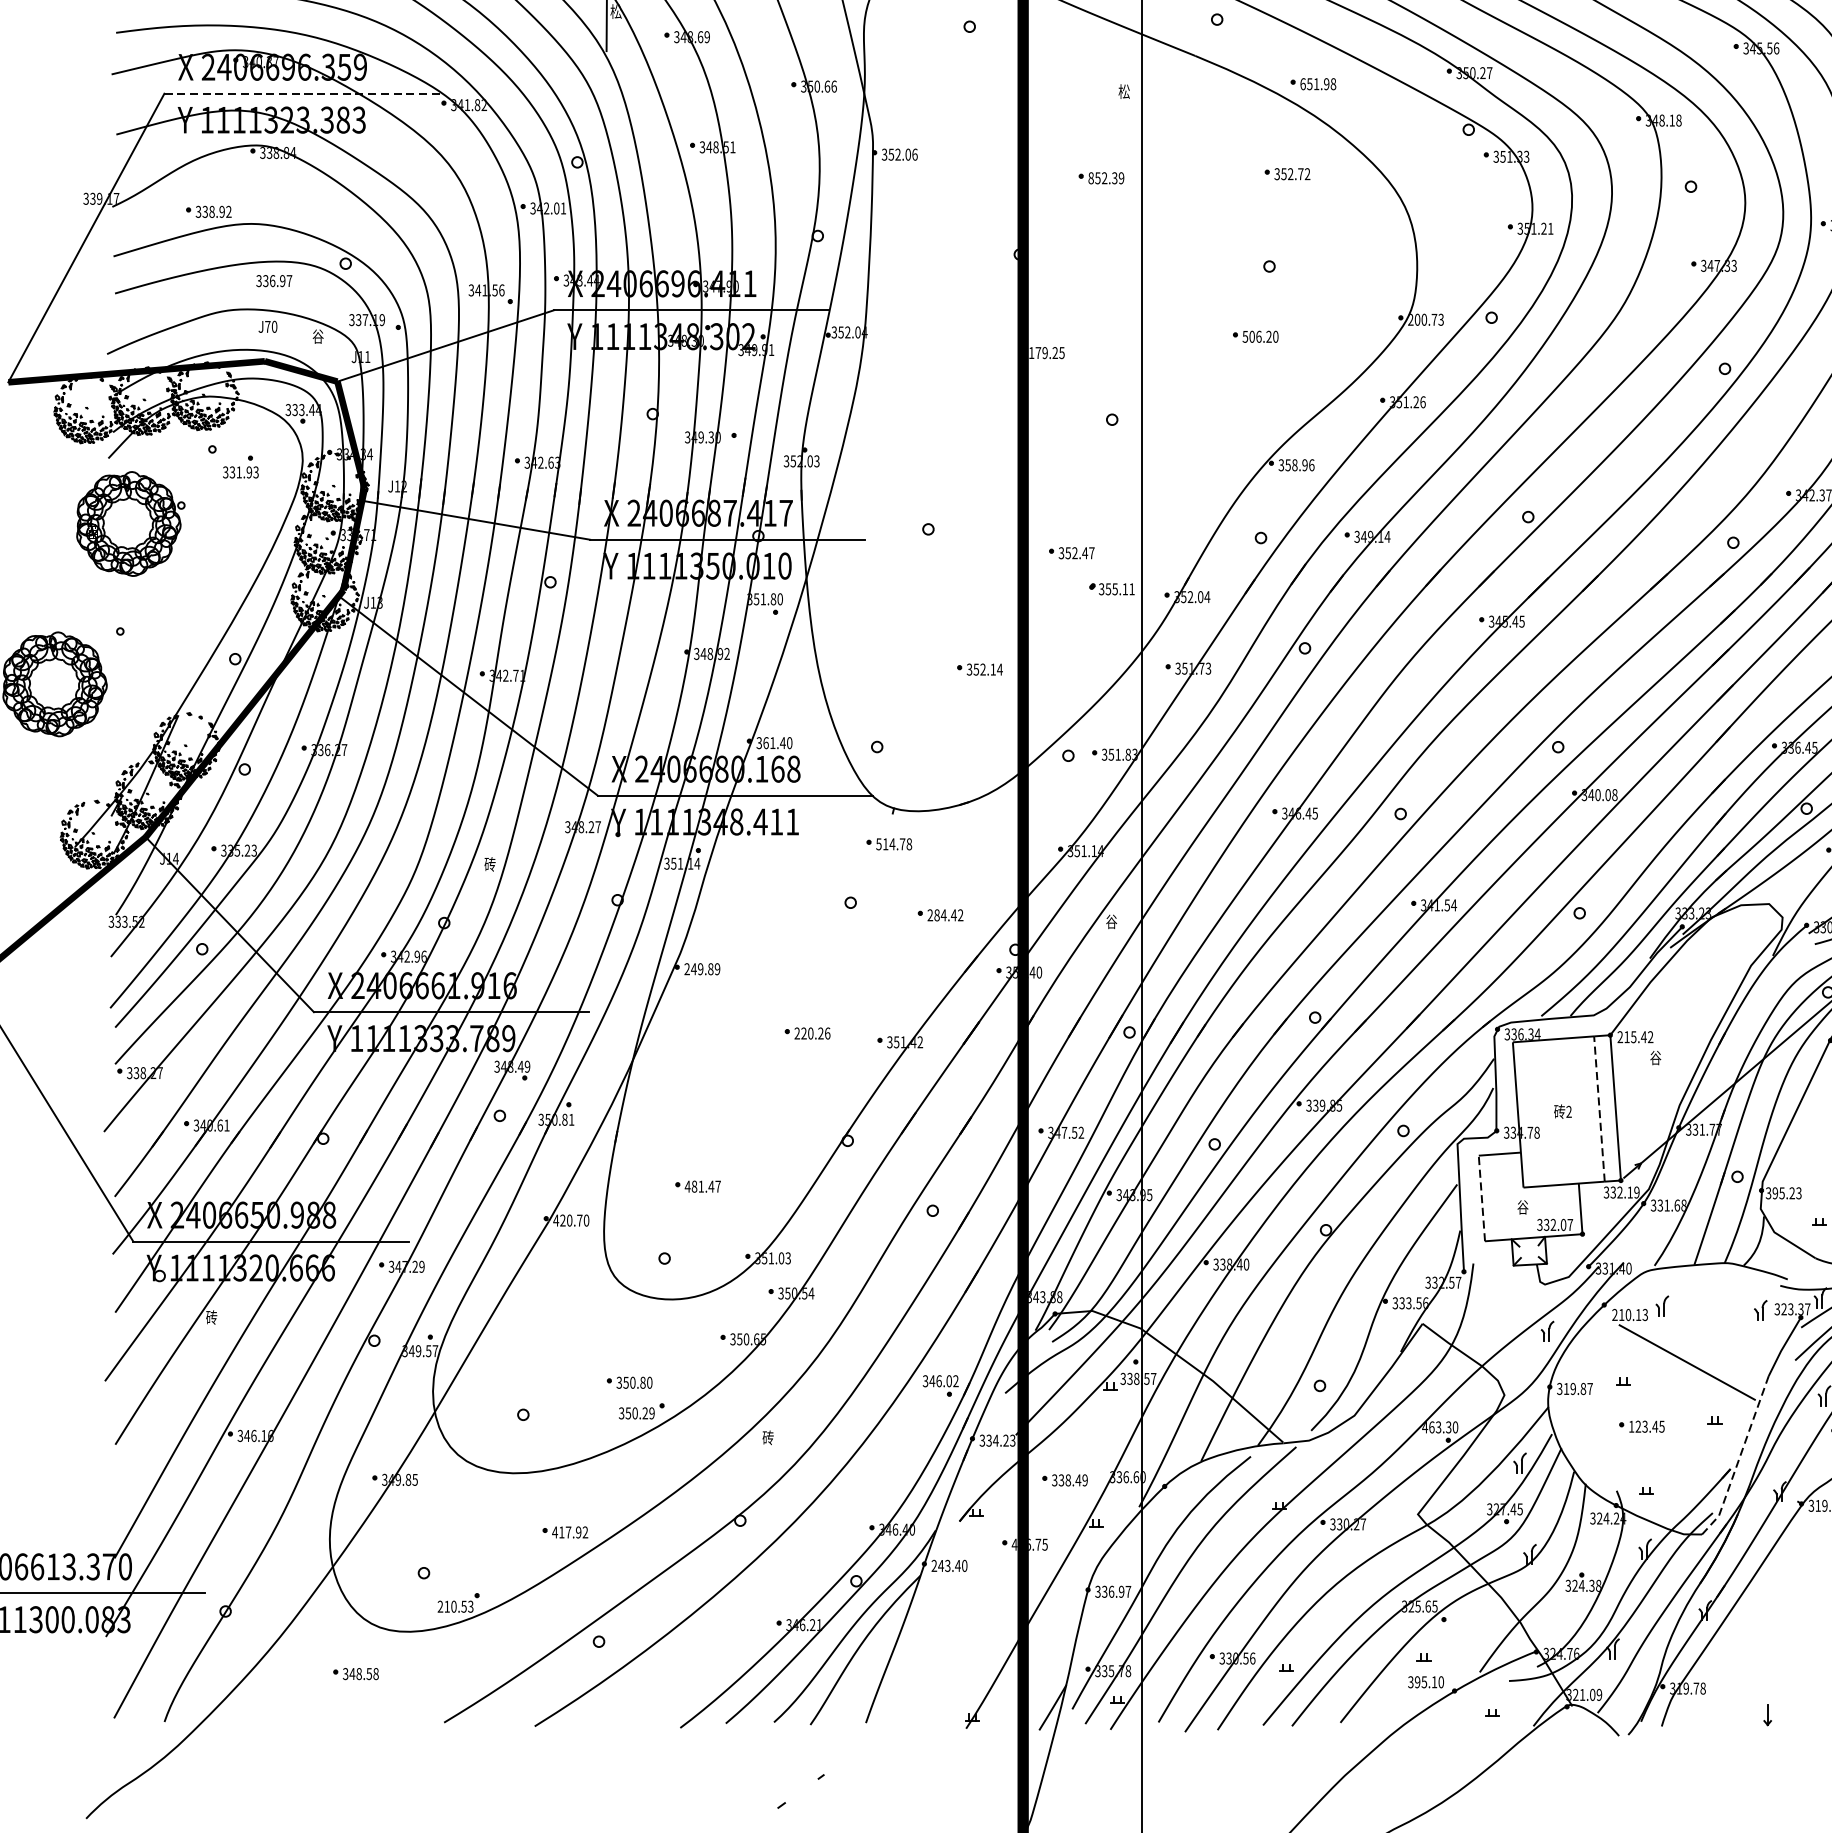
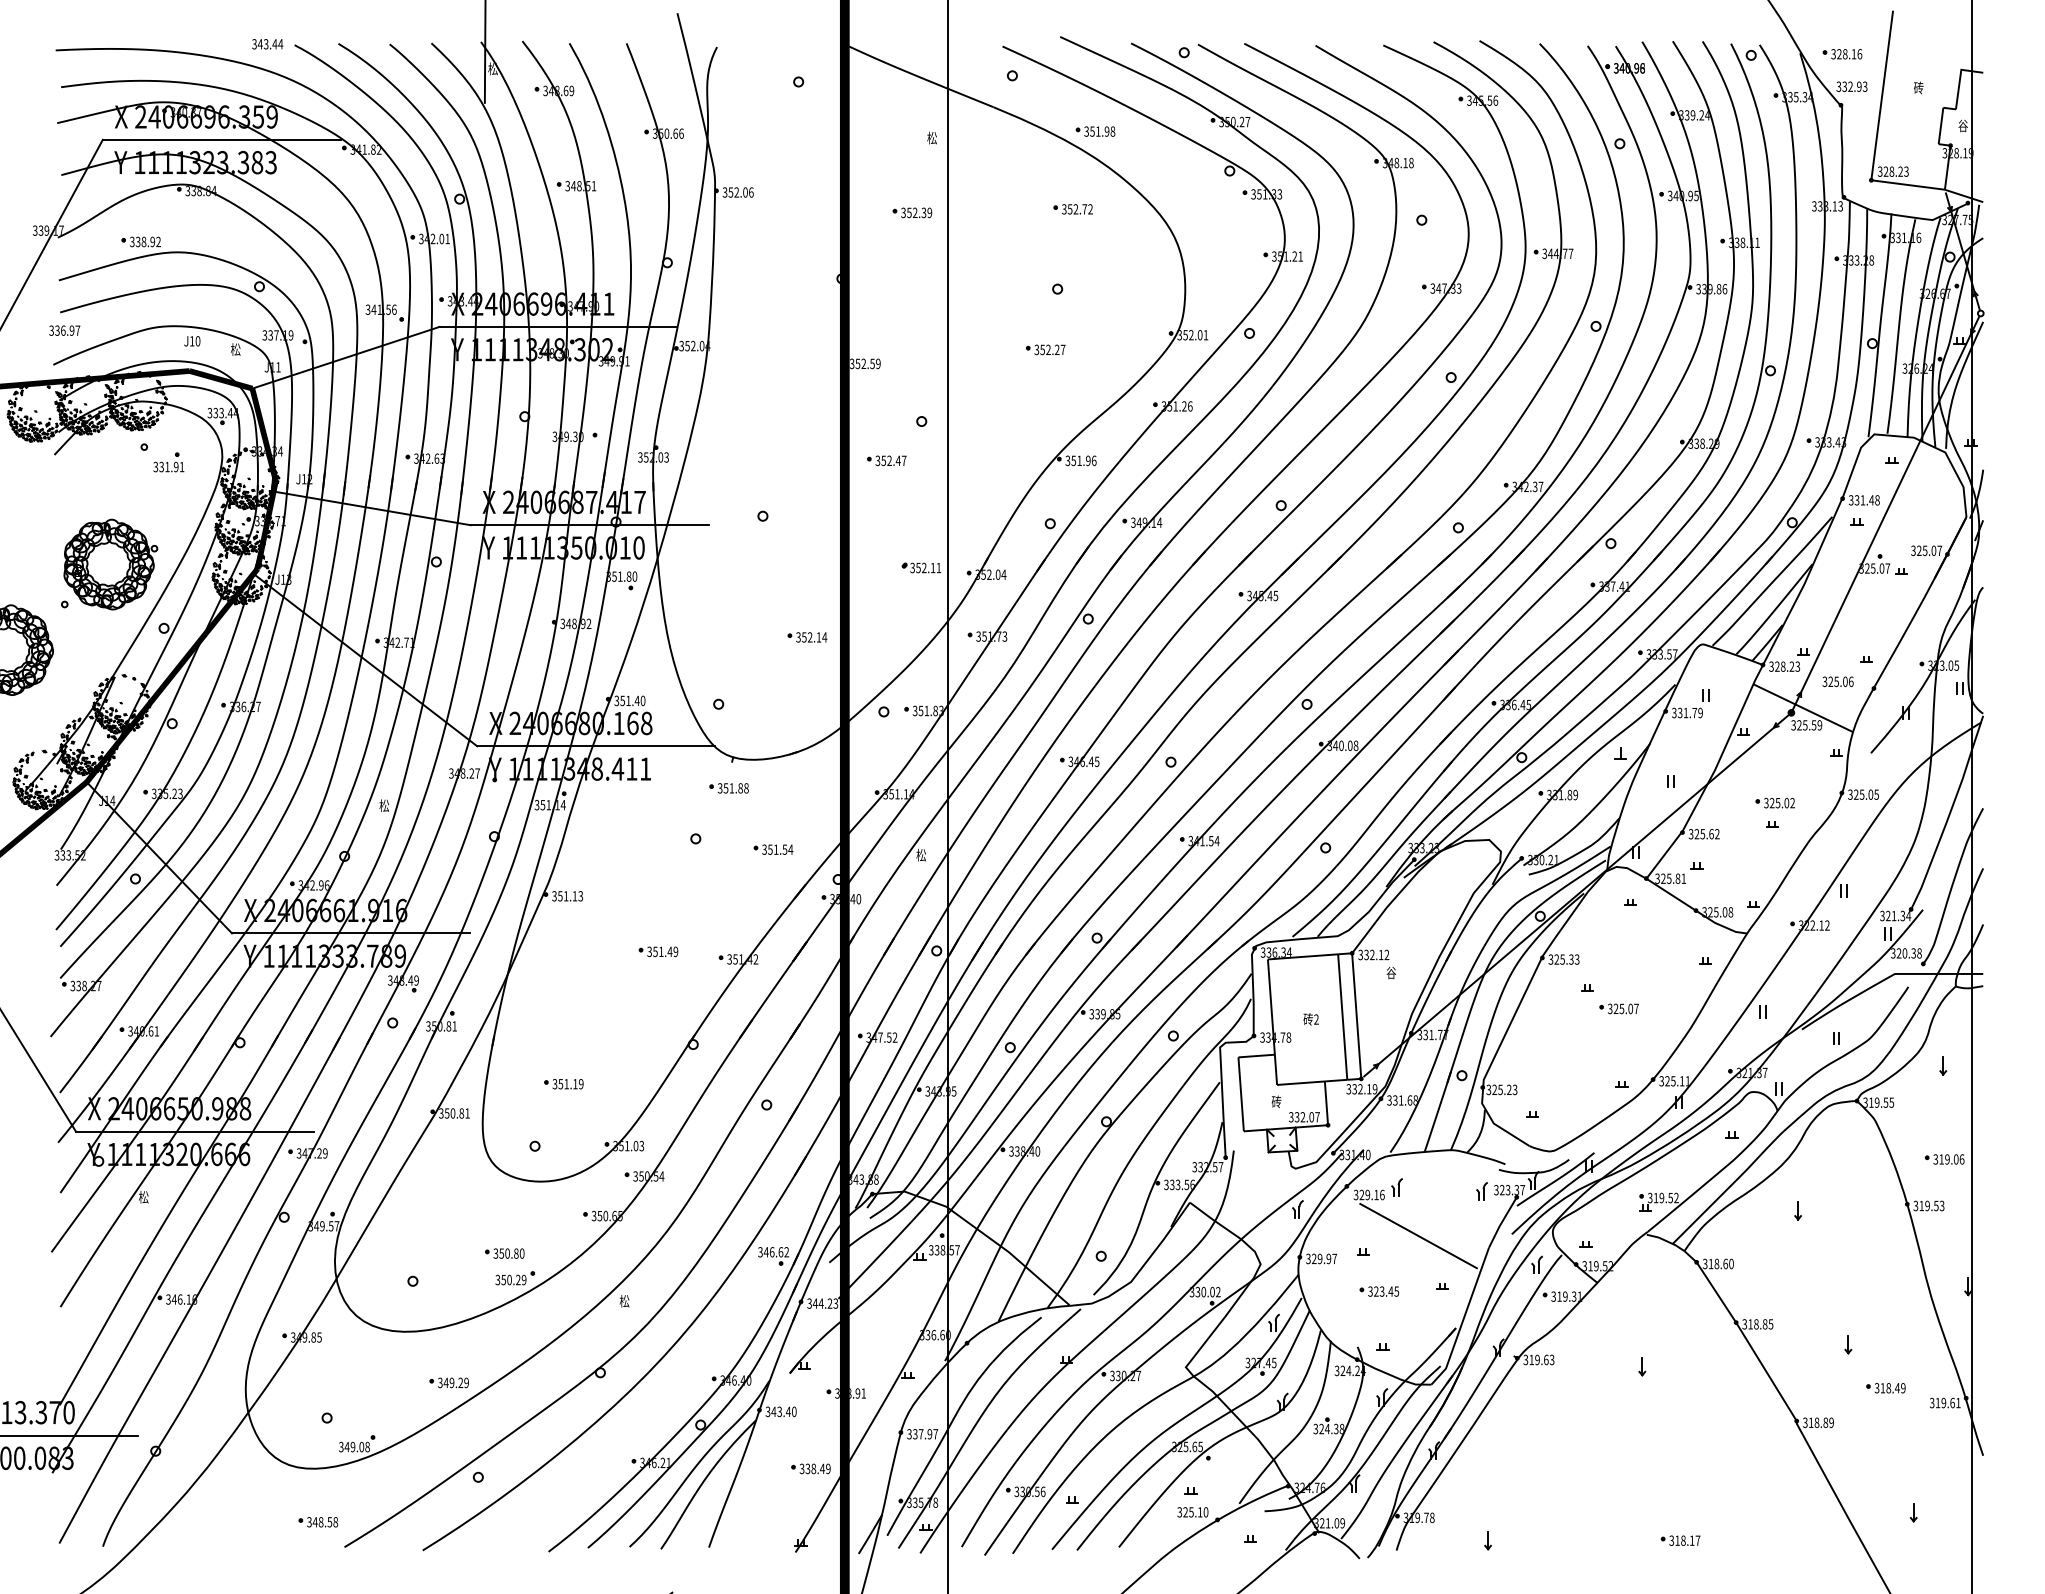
text: (1302, 84) -> (1086, 131), 651.98 -> 351.98
line: (301, 93) -> (221, 139), dashed -> solid
text: (1091, 177) -> (903, 212), 852.39 -> 352.39
text: (273, 280) -> (64, 330), moved
text: (1425, 320) -> (1192, 335), 200.73 -> 352.01
text: (267, 327) -> (191, 341), J70 -> J10
text: (317, 336) -> (235, 349), 谷 -> 松
text: (1260, 336) -> (1049, 349), 506.20 -> 352.27
text: (1047, 352) -> (865, 363), 179.25 -> 352.59
text: (1294, 464) -> (1079, 460), 358.96 -> 351.96
text: (255, 471) -> (181, 466), 331.93 -> 331.91
part: (130, 523) -> (110, 564), moved
part: (1071, 552) -> (886, 460), moved
text: (1115, 588) -> (924, 567), 355.11 -> 352.11
text: (765, 742) -> (622, 700), 361.40 -> 351.40
text: (890, 844) -> (730, 788), 514.78 -> 351.88
text: (490, 864) -> (384, 805), 砖 -> 松
text: (945, 915) -> (777, 849), 284.42 -> 351.54
text: (1110, 920) -> (920, 854), 谷 -> 松
text: (702, 969) -> (567, 896), 249.89 -> 351.13
text: (812, 1033) -> (662, 951), 220.26 -> 351.49
text: (1631, 1036) -> (1370, 954), 215.42 -> 332.12
line: (1599, 1109) -> (1342, 1017), dashed -> solid
text: (702, 1187) -> (567, 1084), 481.47 -> 351.19
text: (1775, 1194) -> (1494, 1090), 395.23 -> 325.23
line: (1482, 1197) -> (1241, 1093), dashed -> solid
text: (1522, 1206) -> (1276, 1101), 谷 -> 砖
text: (570, 1220) -> (453, 1113), 420.70 -> 350.81
text: (1629, 1314) -> (1368, 1194), 210.13 -> 329.16
text: (211, 1317) -> (143, 1197), 砖 -> 松
text: (948, 1380) -> (780, 1251), 346.02 -> 346.62
text: (1574, 1388) -> (1321, 1258), 319.87 -> 329.97
text: (1439, 1426) -> (1204, 1291), 463.30 -> 330.02
text: (1631, 1426) -> (1370, 1291), 123.45 -> 323.45
text: (768, 1437) -> (624, 1300), 砖 -> 松
text: (988, 1440) -> (814, 1303), 334.23 -> 344.23
line: (1739, 1459) -> (1463, 1319), dashed -> solid
part: (1064, 1479) -> (810, 1468), moved
text: (569, 1531) -> (452, 1382), 417.92 -> 349.29
text: (1029, 1544) -> (850, 1393), 496.75 -> 338.91
text: (933, 1566) -> (767, 1412), 243.40 -> 343.40
text: (1110, 1592) -> (920, 1434), 336.97 -> 337.97
text: (455, 1606) -> (354, 1446), 210.53 -> 349.08
part: (356, 1674) -> (318, 1522), moved
text: (1417, 1682) -> (1185, 1512), 395.10 -> 325.10

